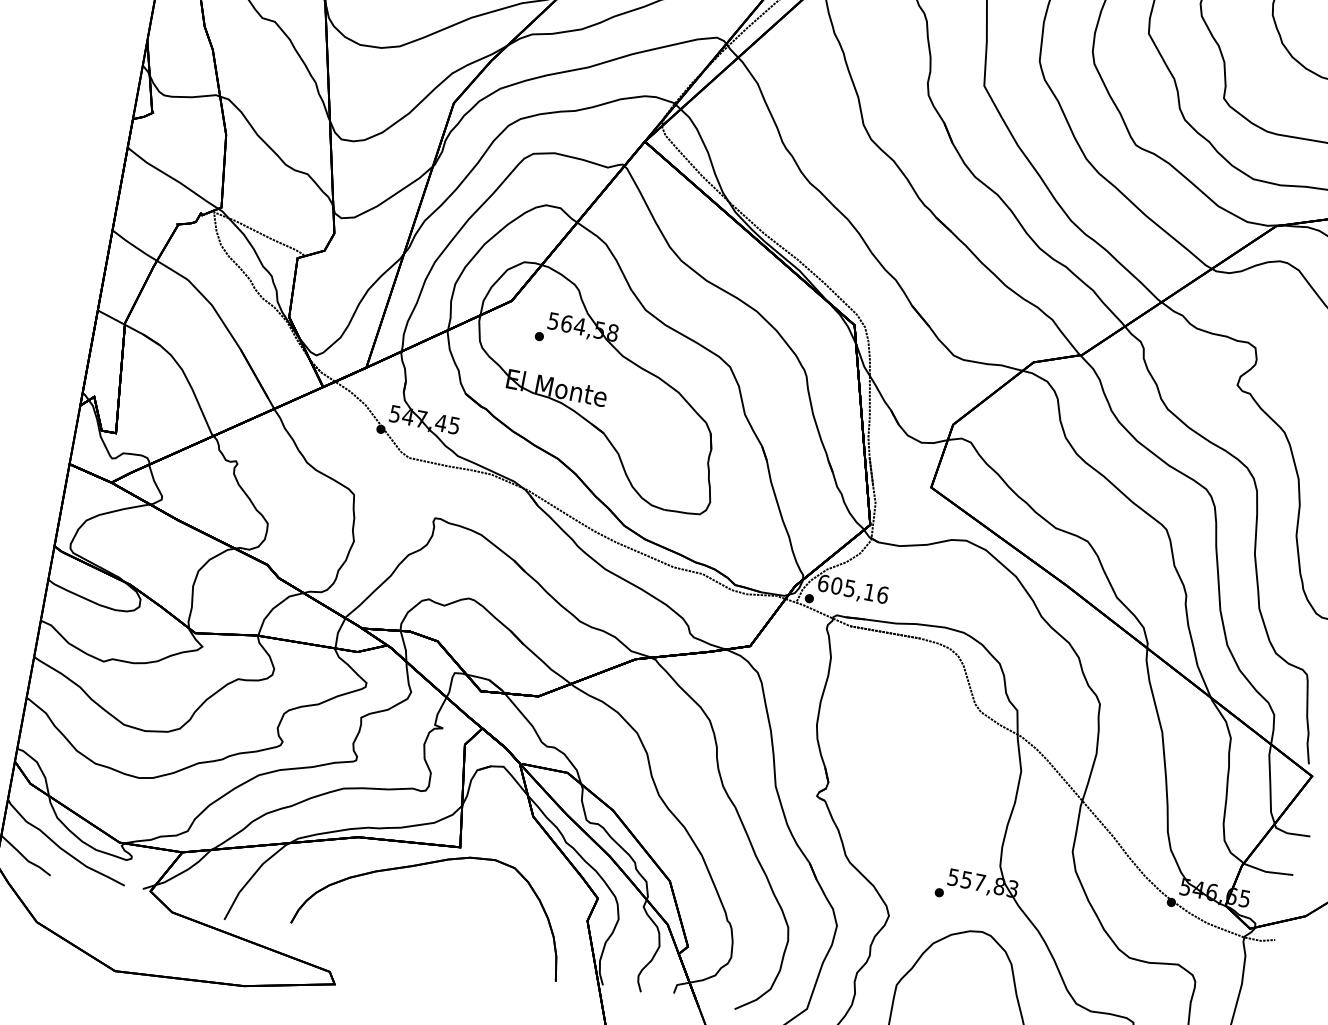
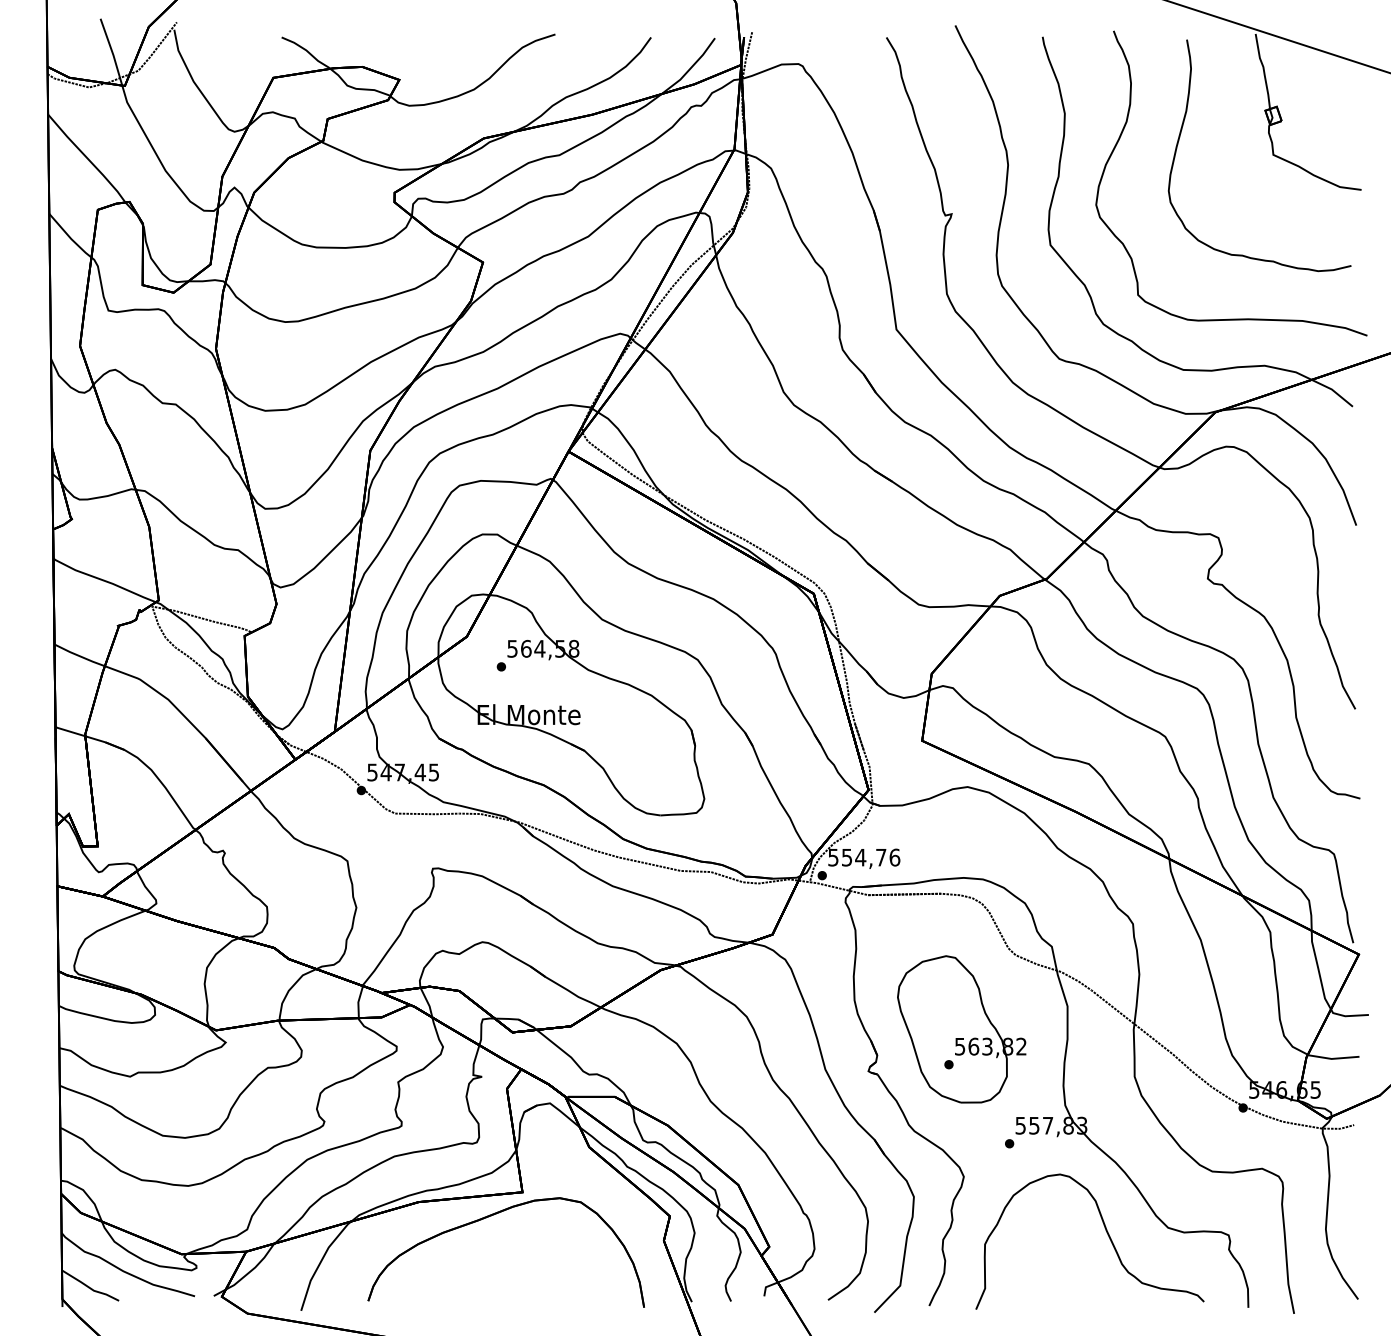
text: (846, 587) -> (857, 857), 605,16 -> 554,76
part: (914, 773) -> (961, 1029), added

